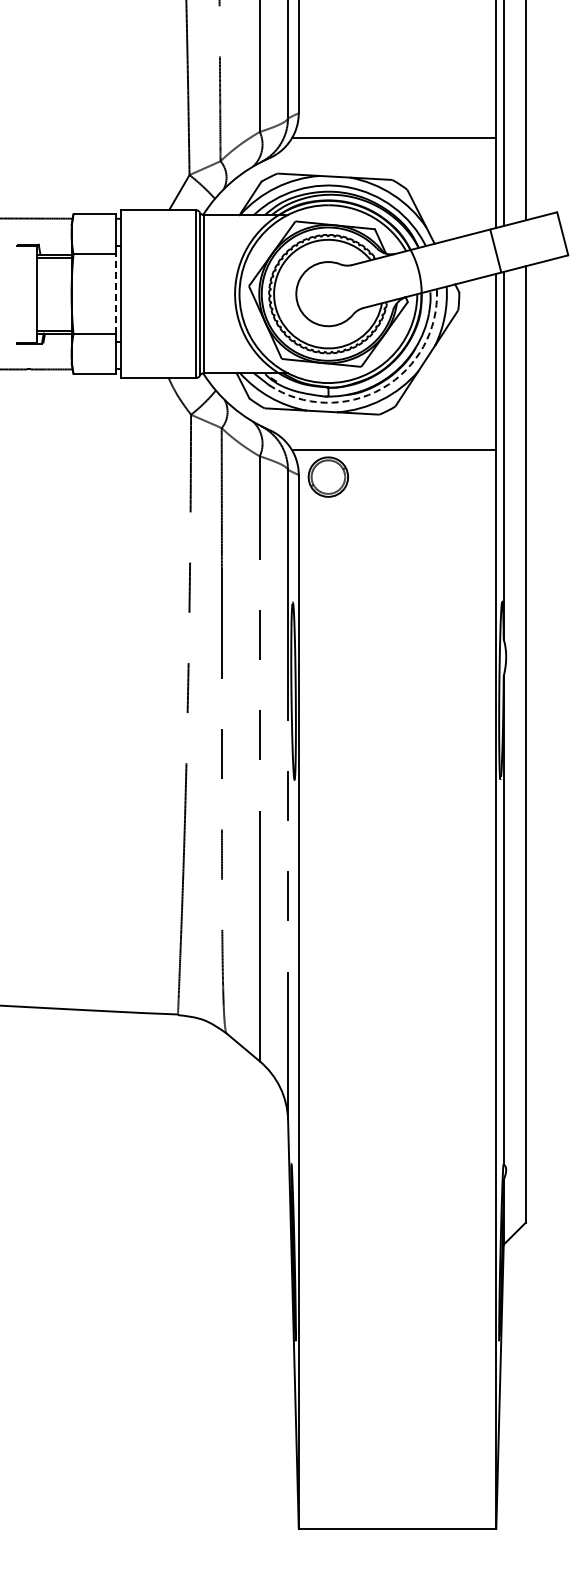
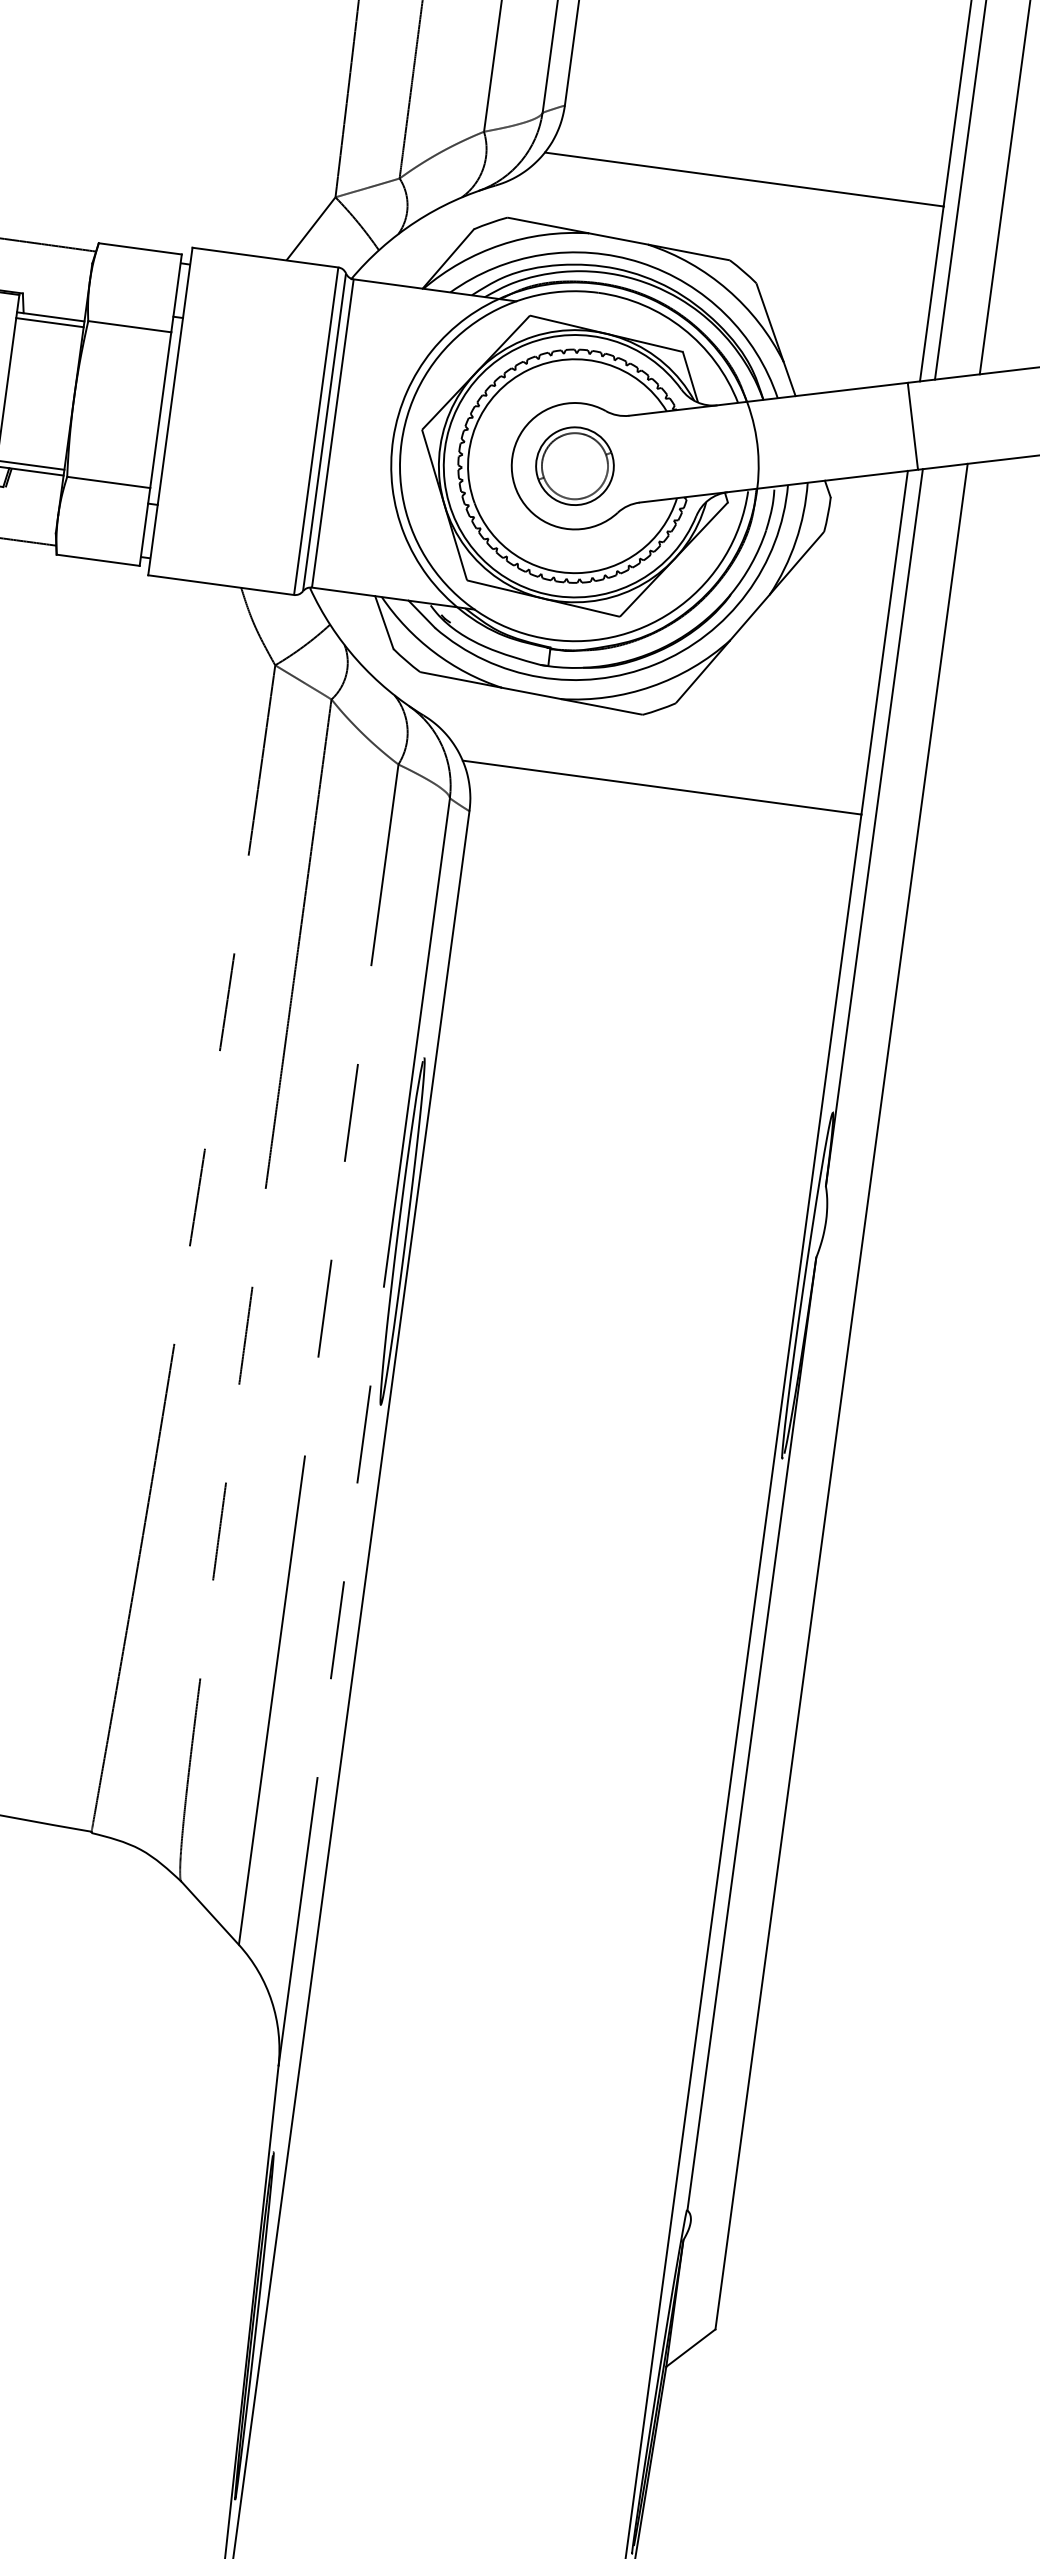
line: (116, 294) -> (161, 411), dashed -> solid
arc: (382, 388) -> (655, 664), dashed -> solid
part: (327, 476) -> (573, 464), moved

